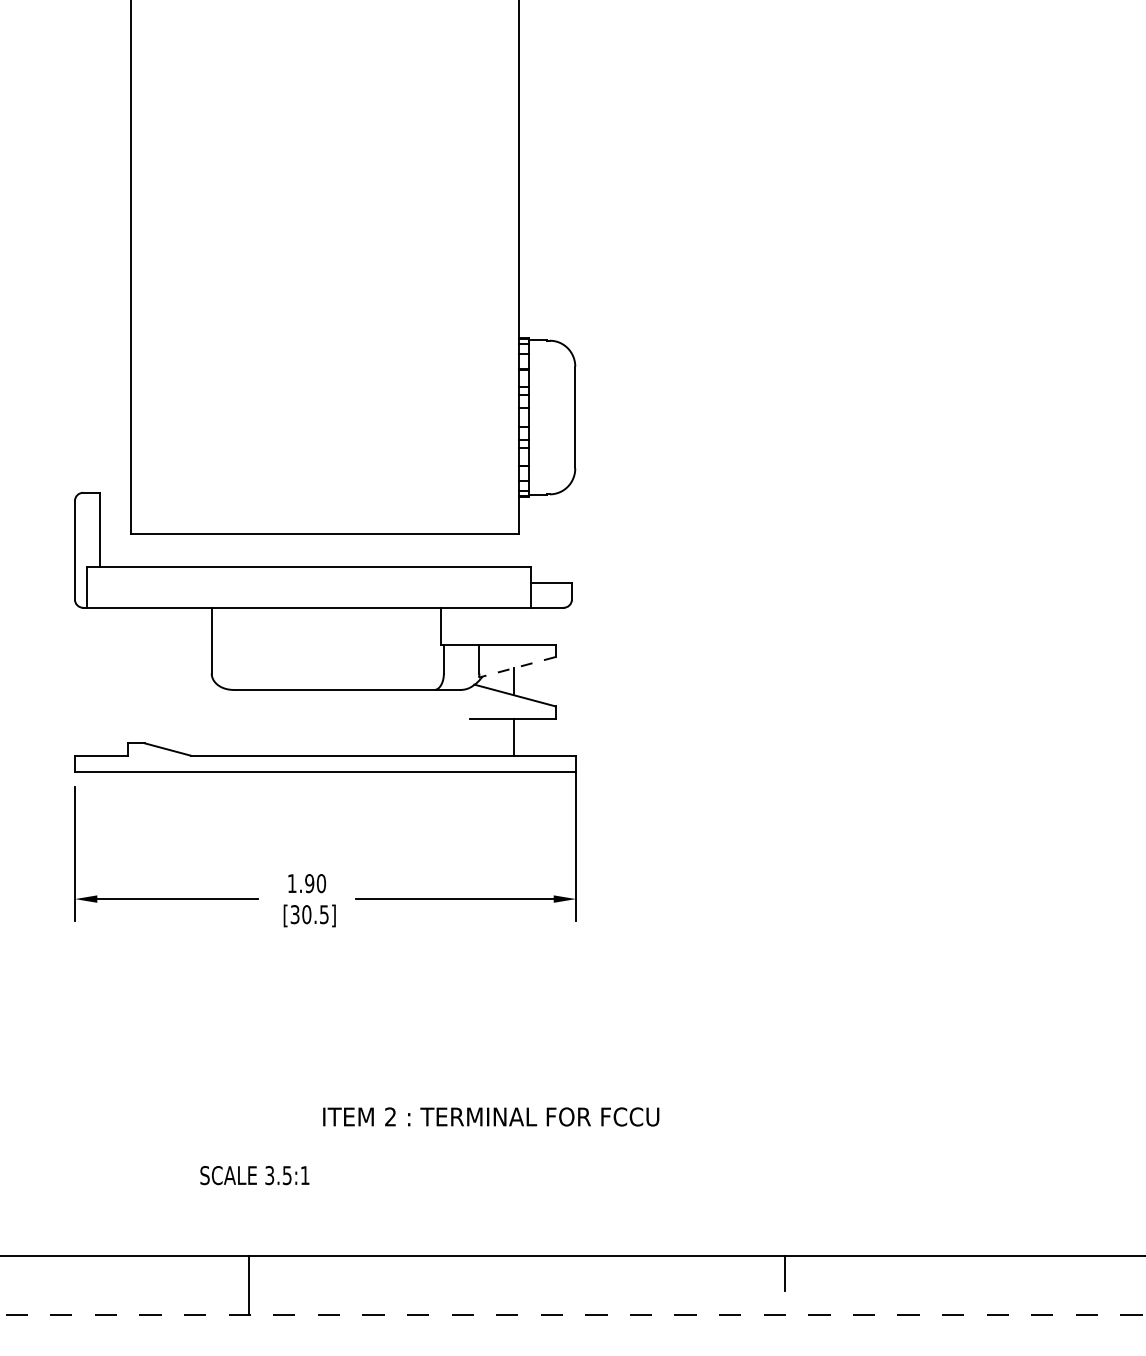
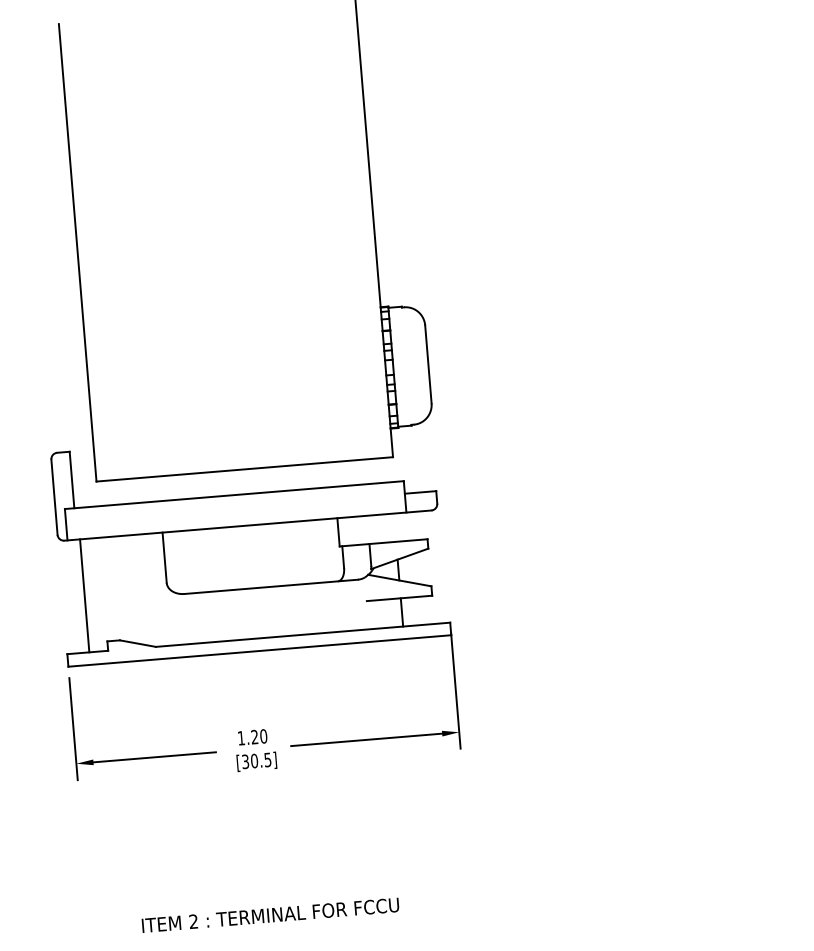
line: (517, 667) -> (399, 559), dashed -> solid
line: (103, 681) -> (84, 595), added
text: (309, 883) -> (254, 737), 1.90 -> 1.20
text: (491, 1116) -> (270, 914), moved

